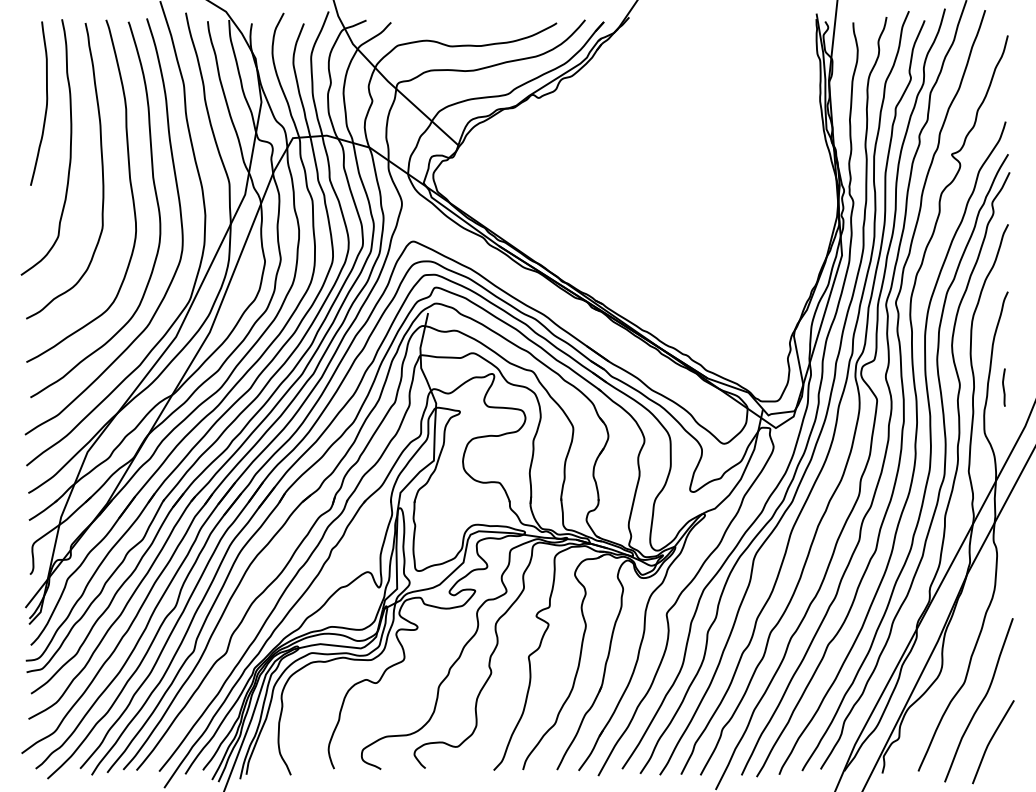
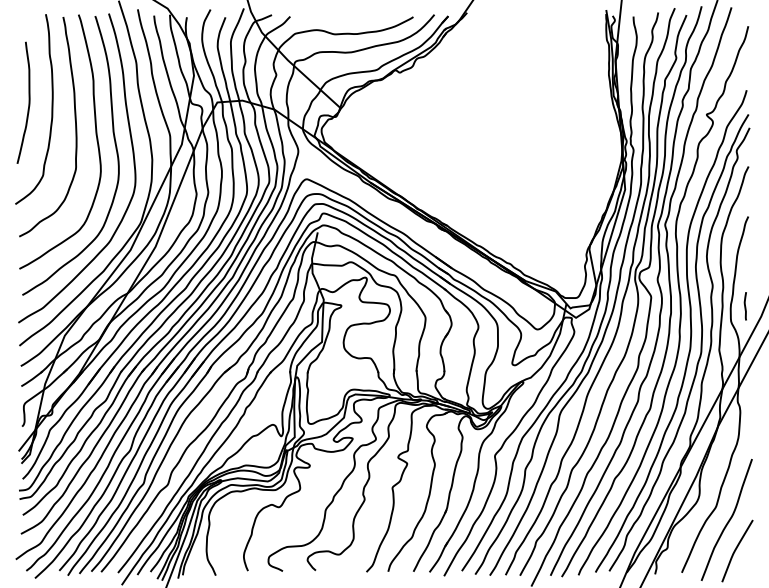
curve: (45, 106) -> (28, 104), moved
line: (1003, 387) -> (745, 306), moved

